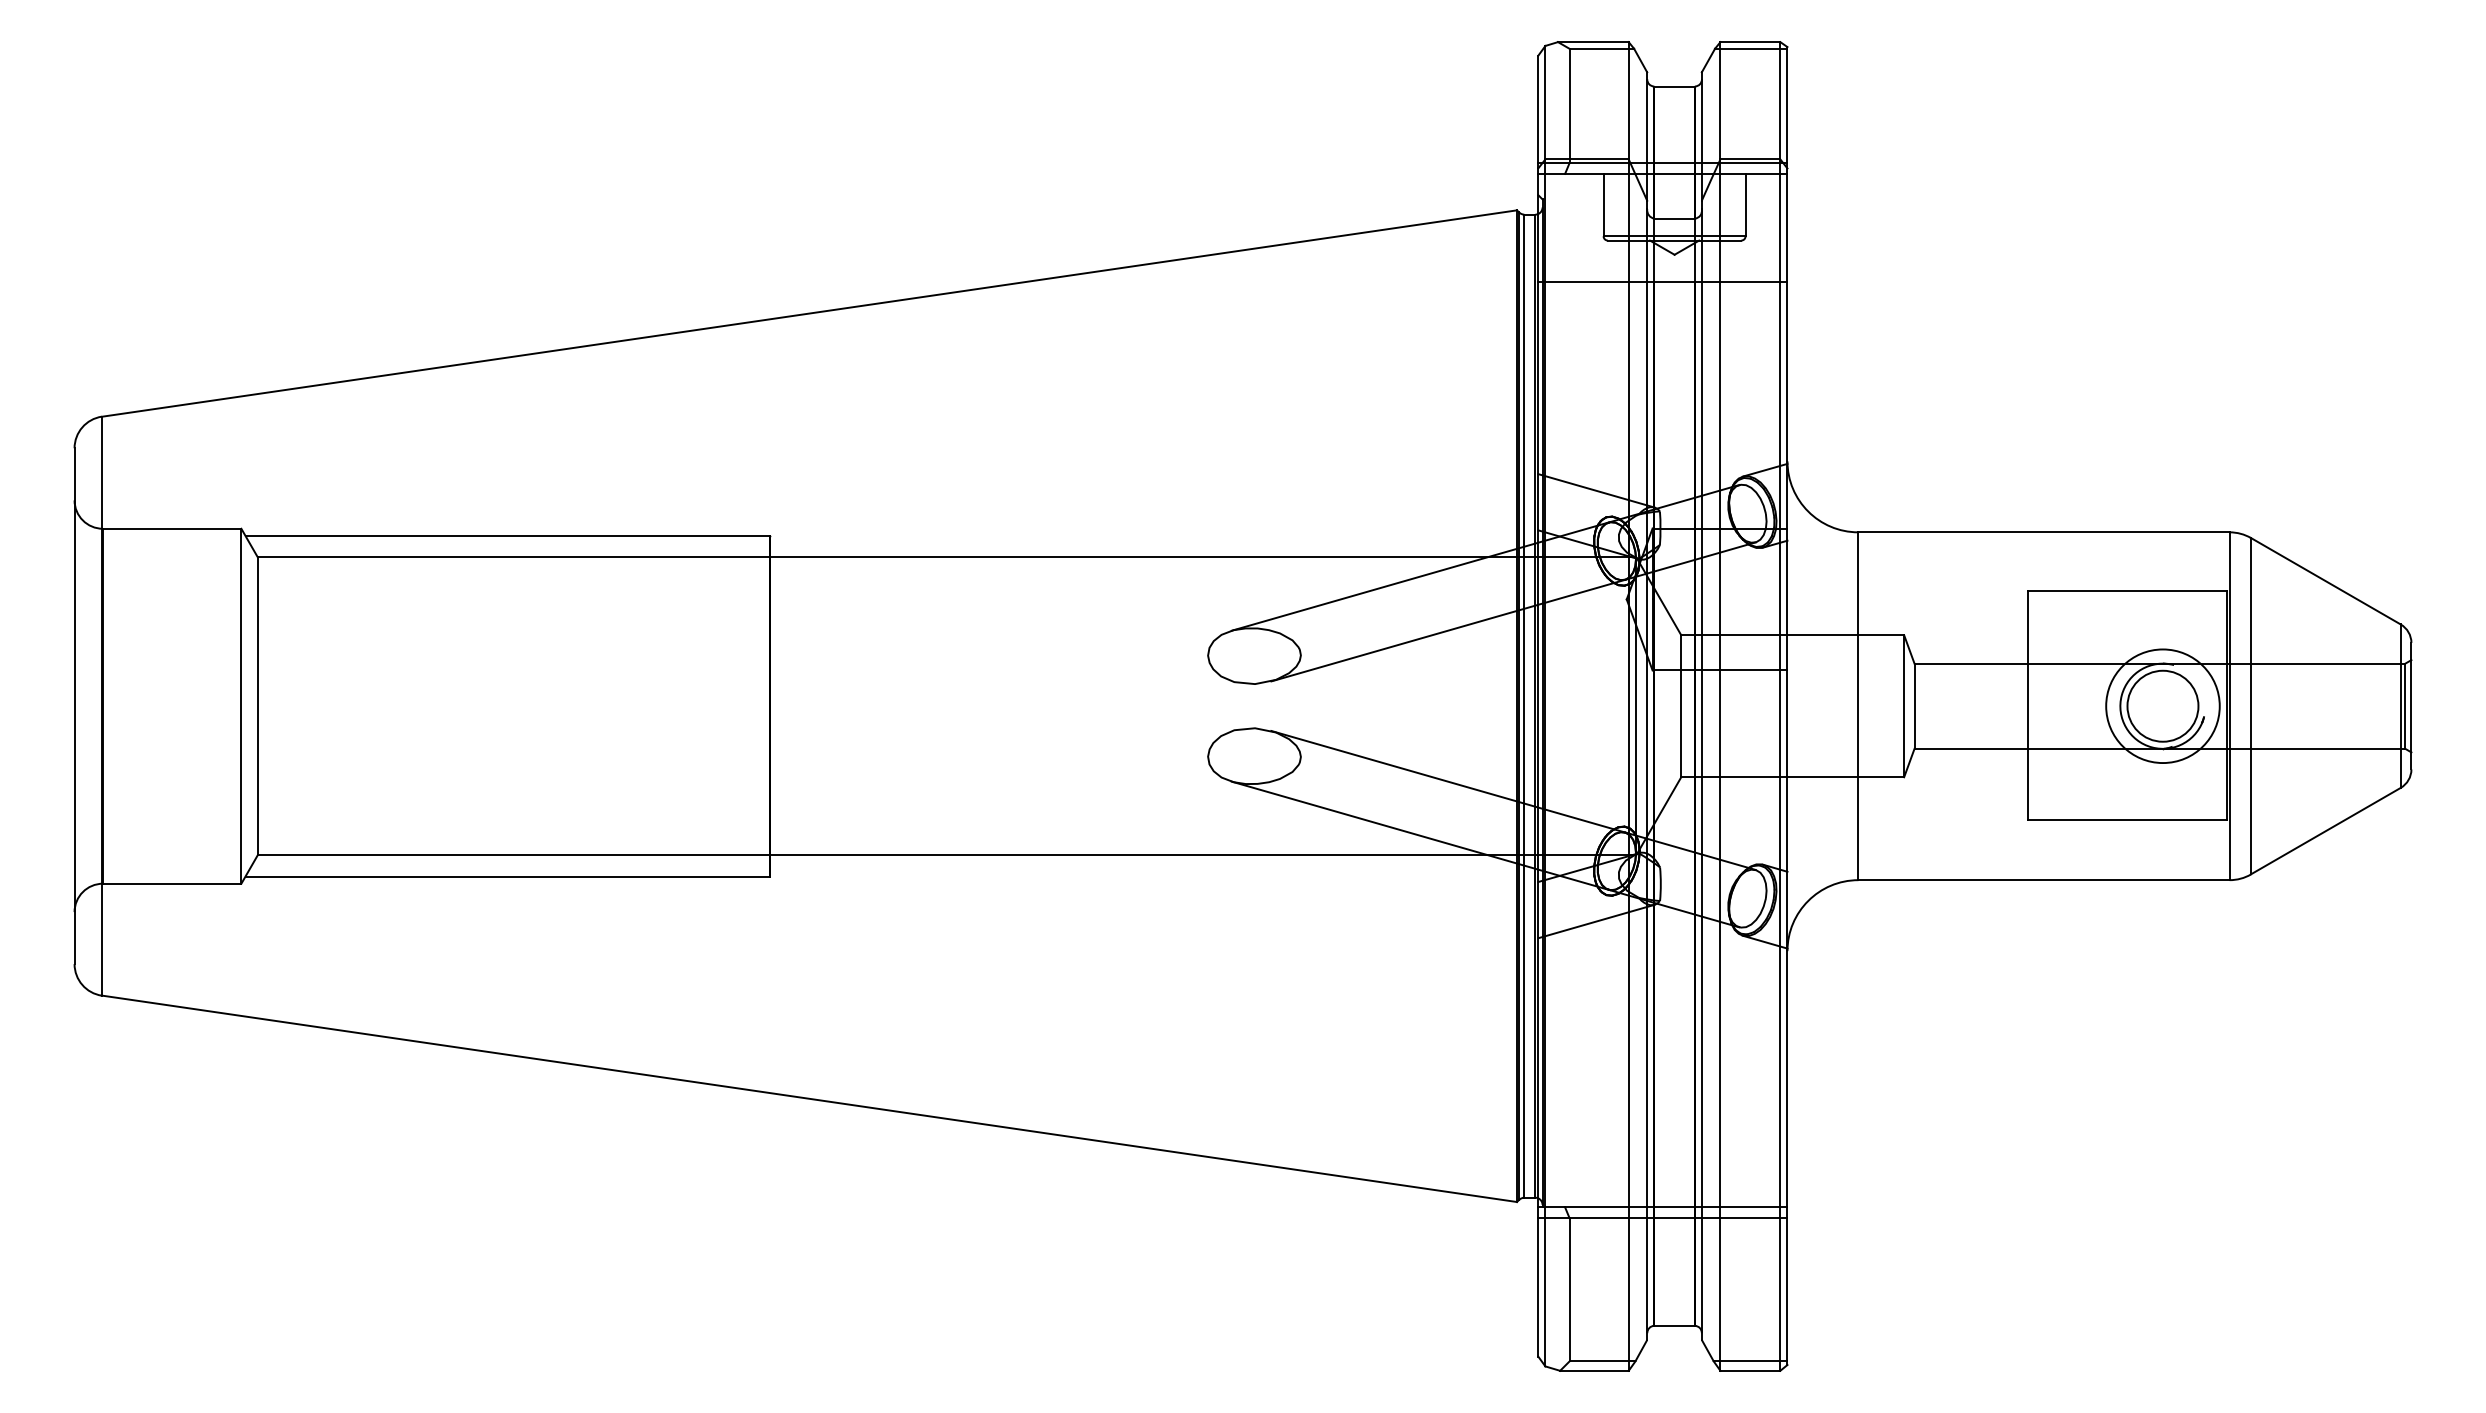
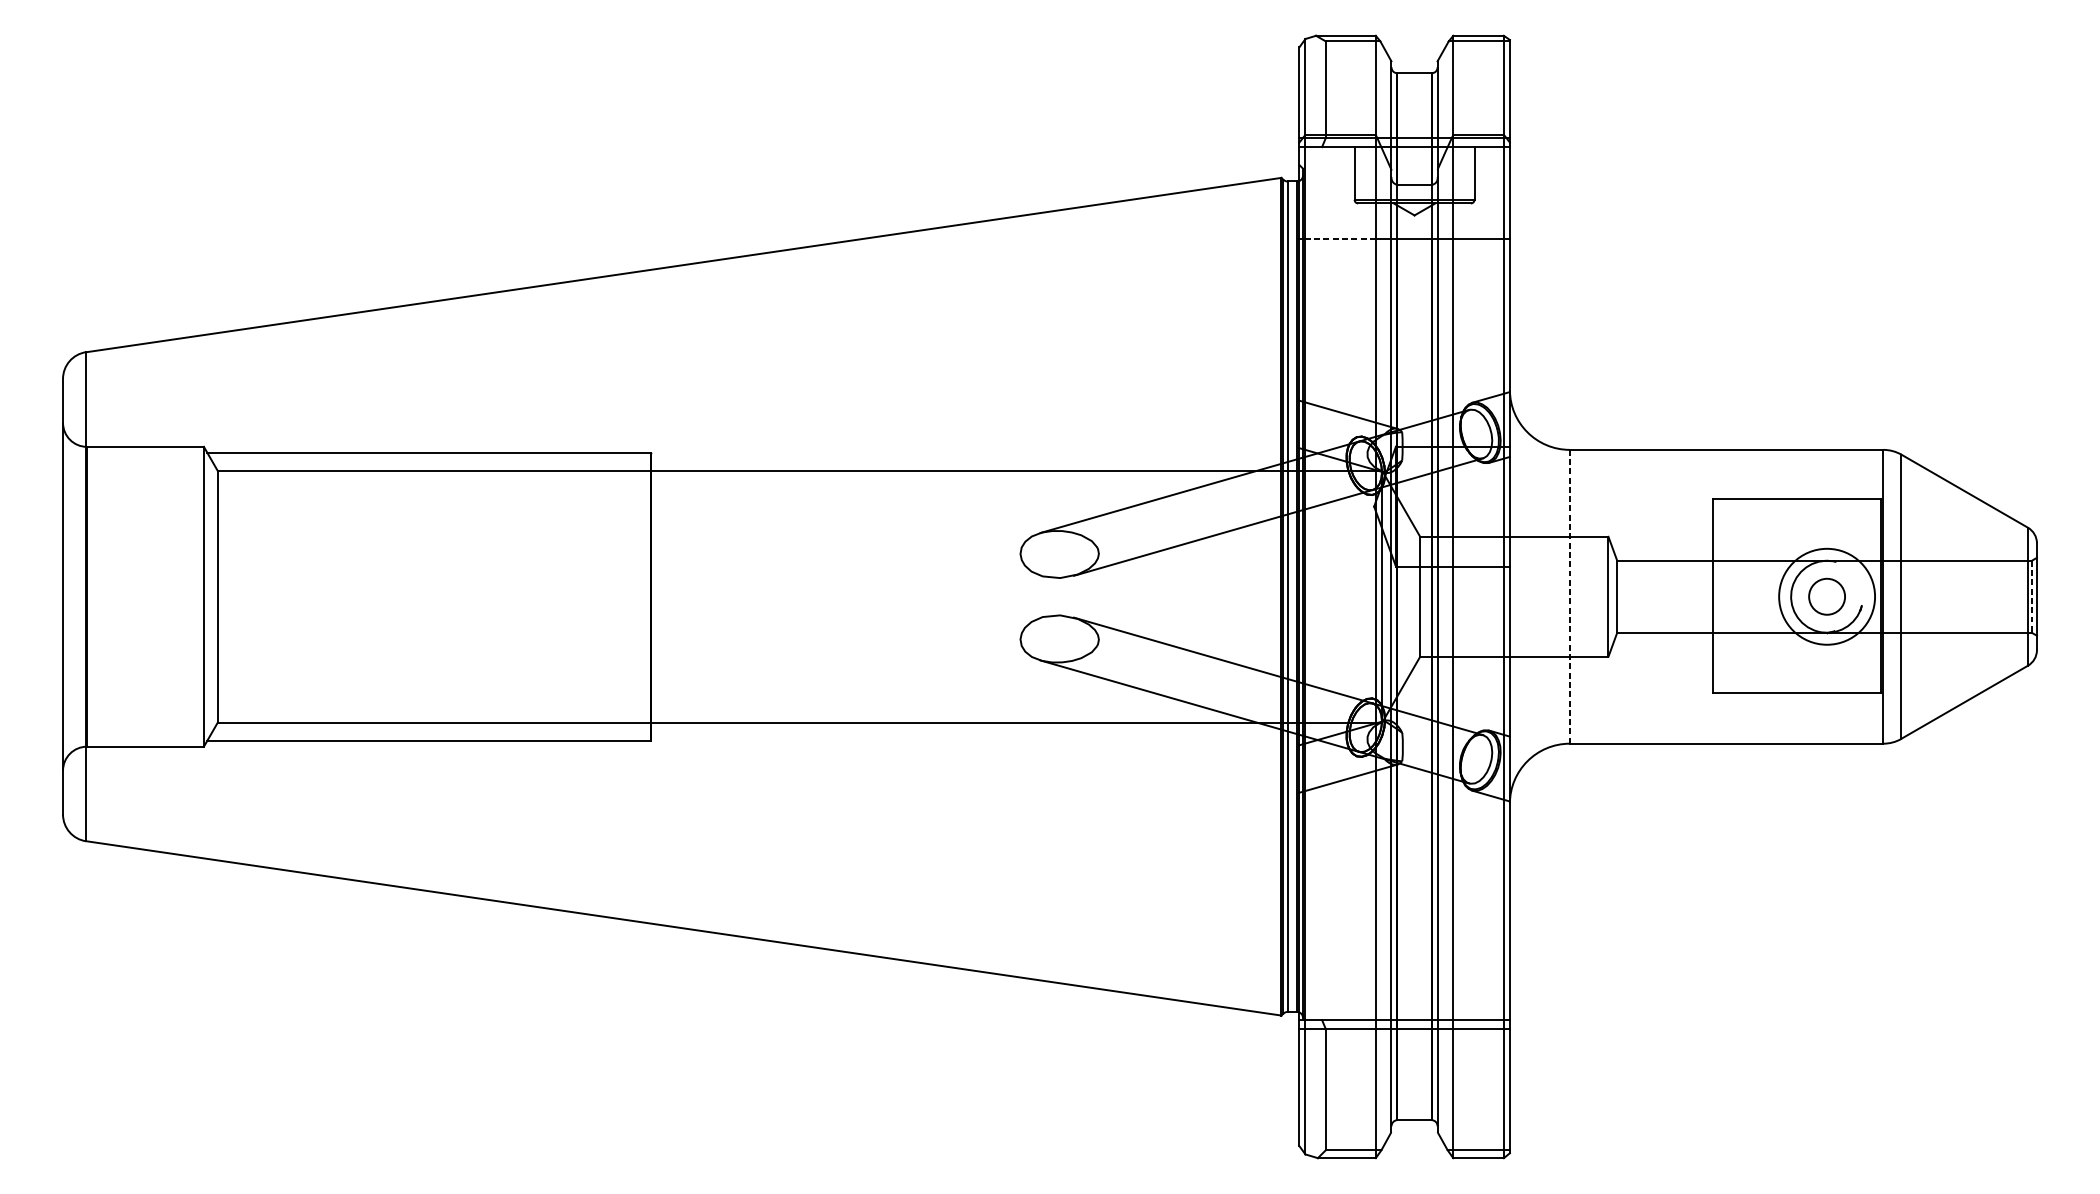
line: (1587, 282) -> (1340, 238), solid -> dashed
circle: (2162, 705) -> (1826, 596), size x0.6
line: (1858, 706) -> (1569, 597), solid -> dashed
line: (2405, 706) -> (2031, 597), solid -> dashed

